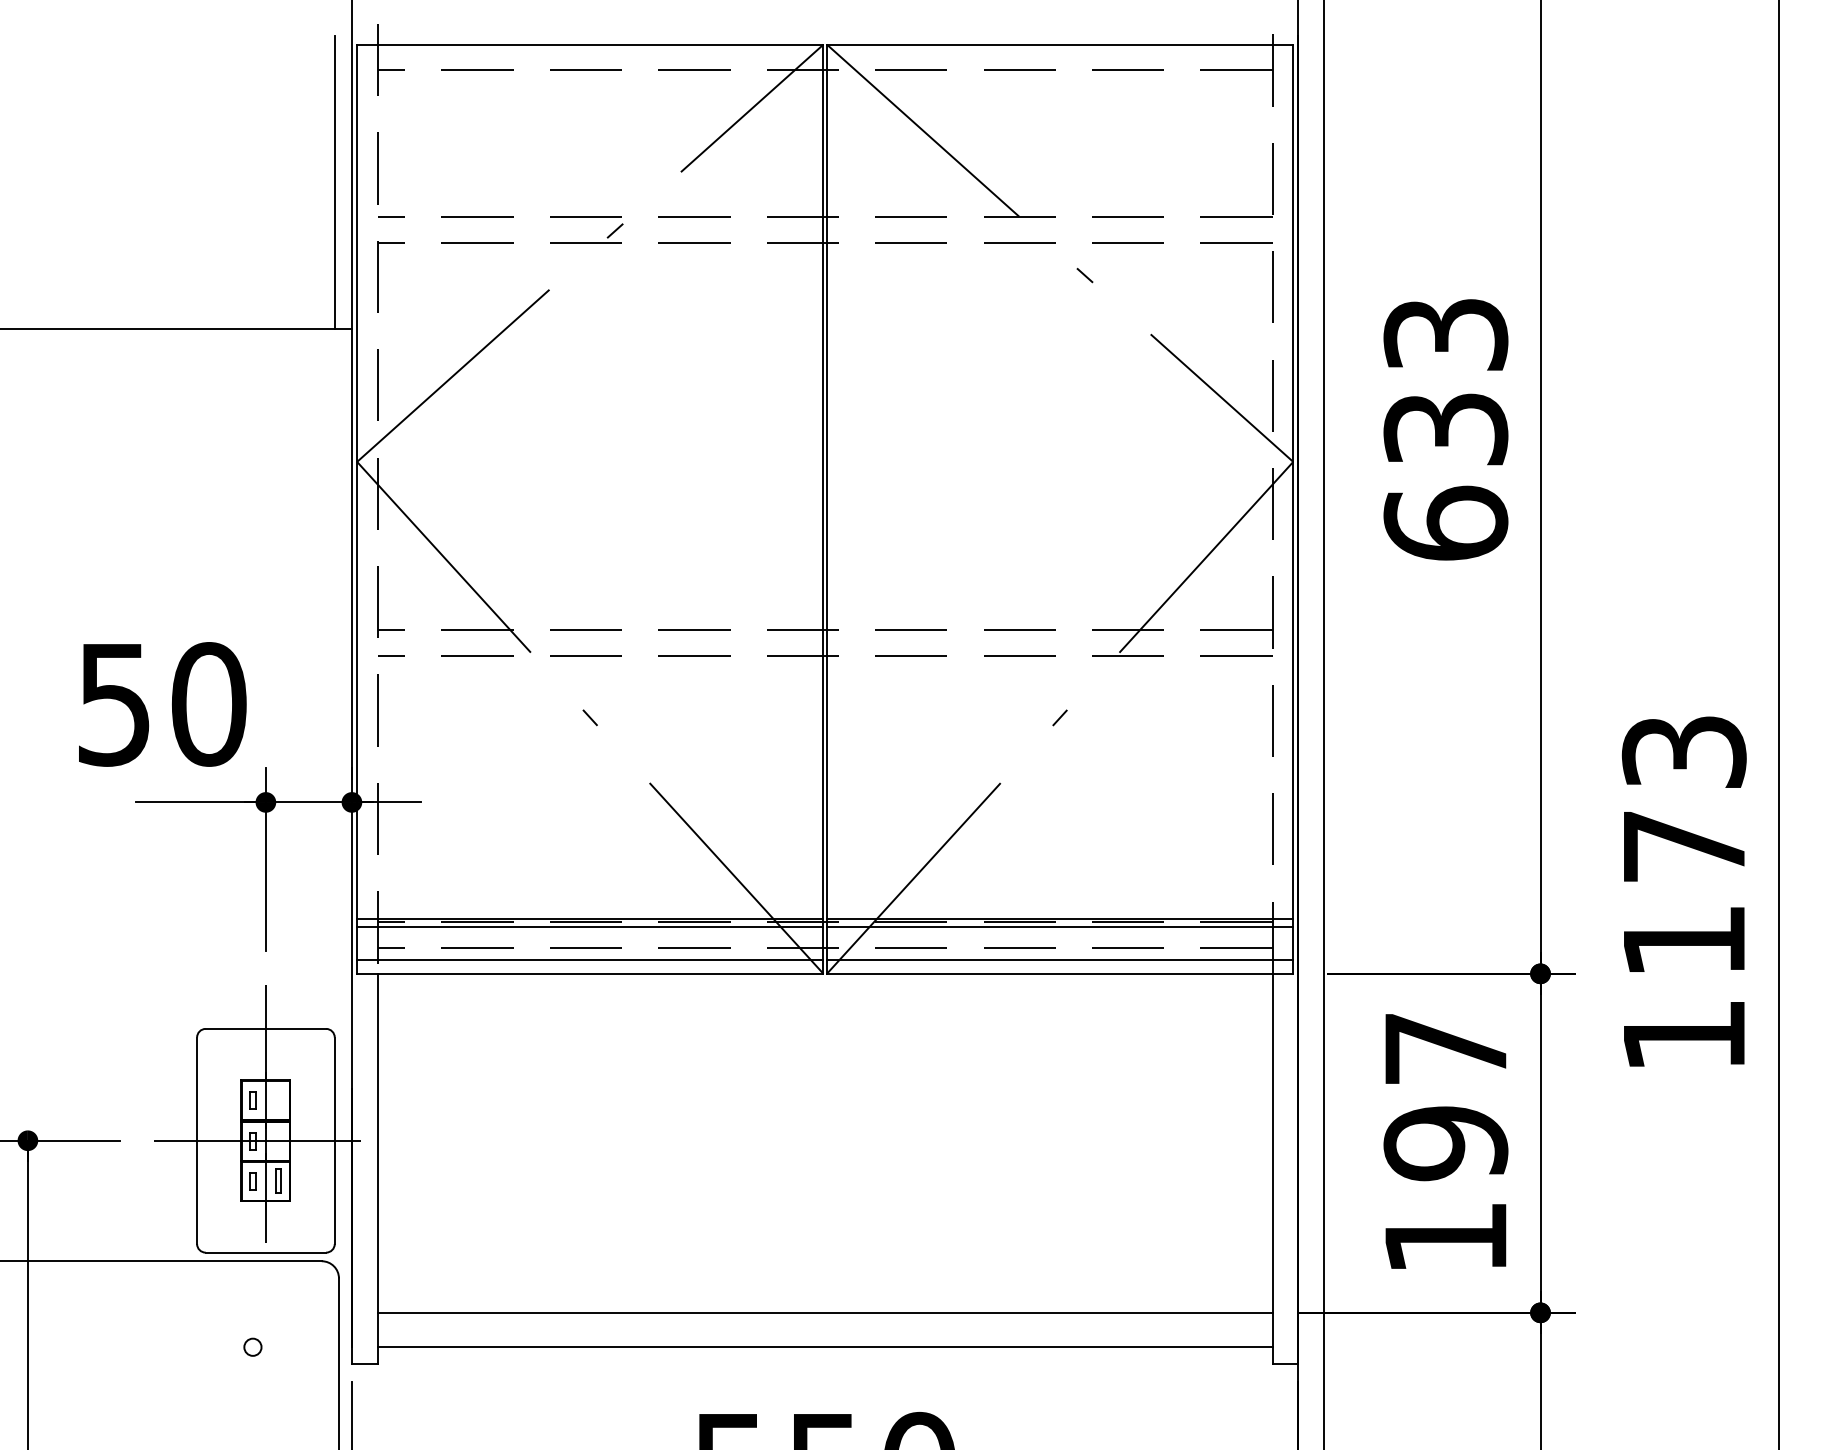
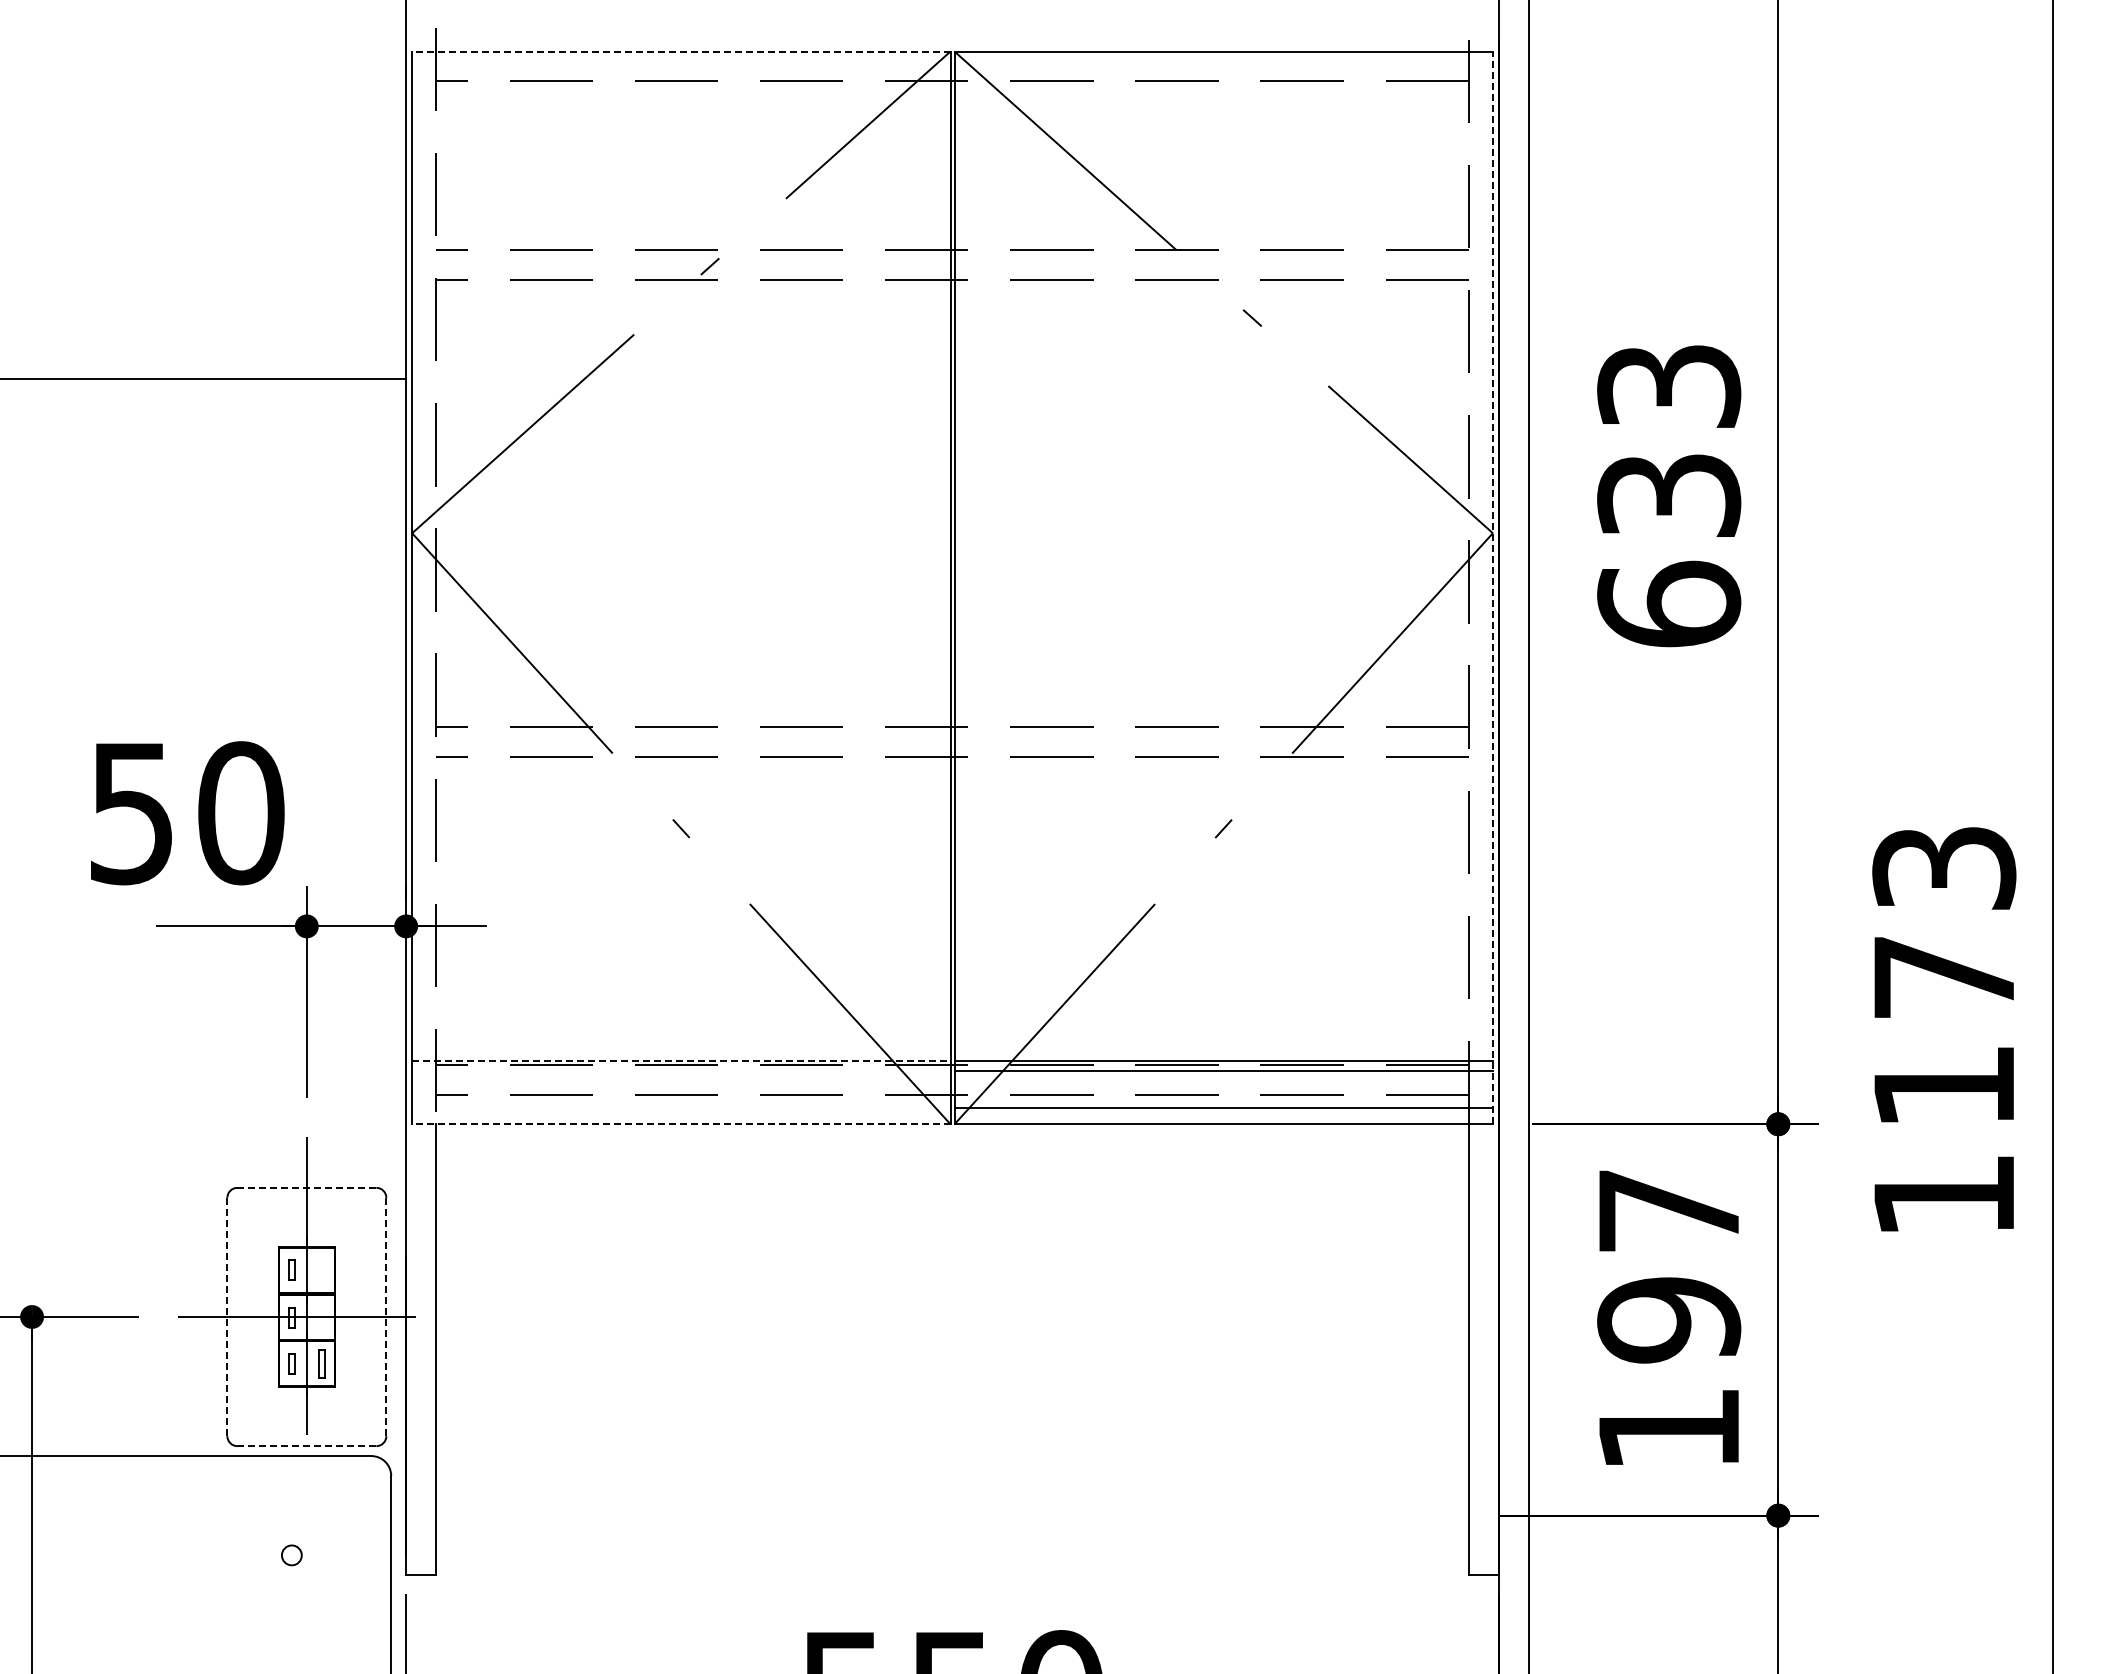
line: (589, 44) -> (680, 51), solid -> dashed
line: (334, 182) -> (386, 210), removed
line: (1292, 508) -> (1492, 587), solid -> dashed
line: (590, 918) -> (681, 1060), solid -> dashed
line: (590, 927) -> (681, 1070), removed
line: (590, 960) -> (681, 1108), removed
line: (589, 974) -> (680, 1124), solid -> dashed
line: (265, 1028) -> (306, 1187), solid -> dashed
line: (197, 1141) -> (227, 1317), solid -> dashed
line: (334, 1141) -> (386, 1317), solid -> dashed
line: (265, 1252) -> (306, 1446), solid -> dashed
line: (825, 1312) -> (952, 1515), removed
line: (825, 1347) -> (952, 1555), removed

